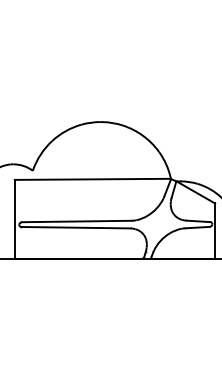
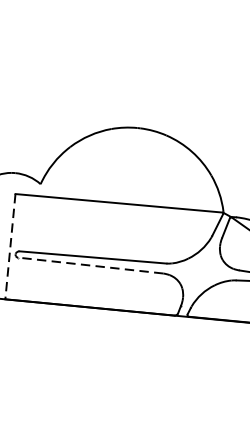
line: (14, 219) -> (9, 246), solid -> dashed
line: (75, 227) -> (90, 265), solid -> dashed

